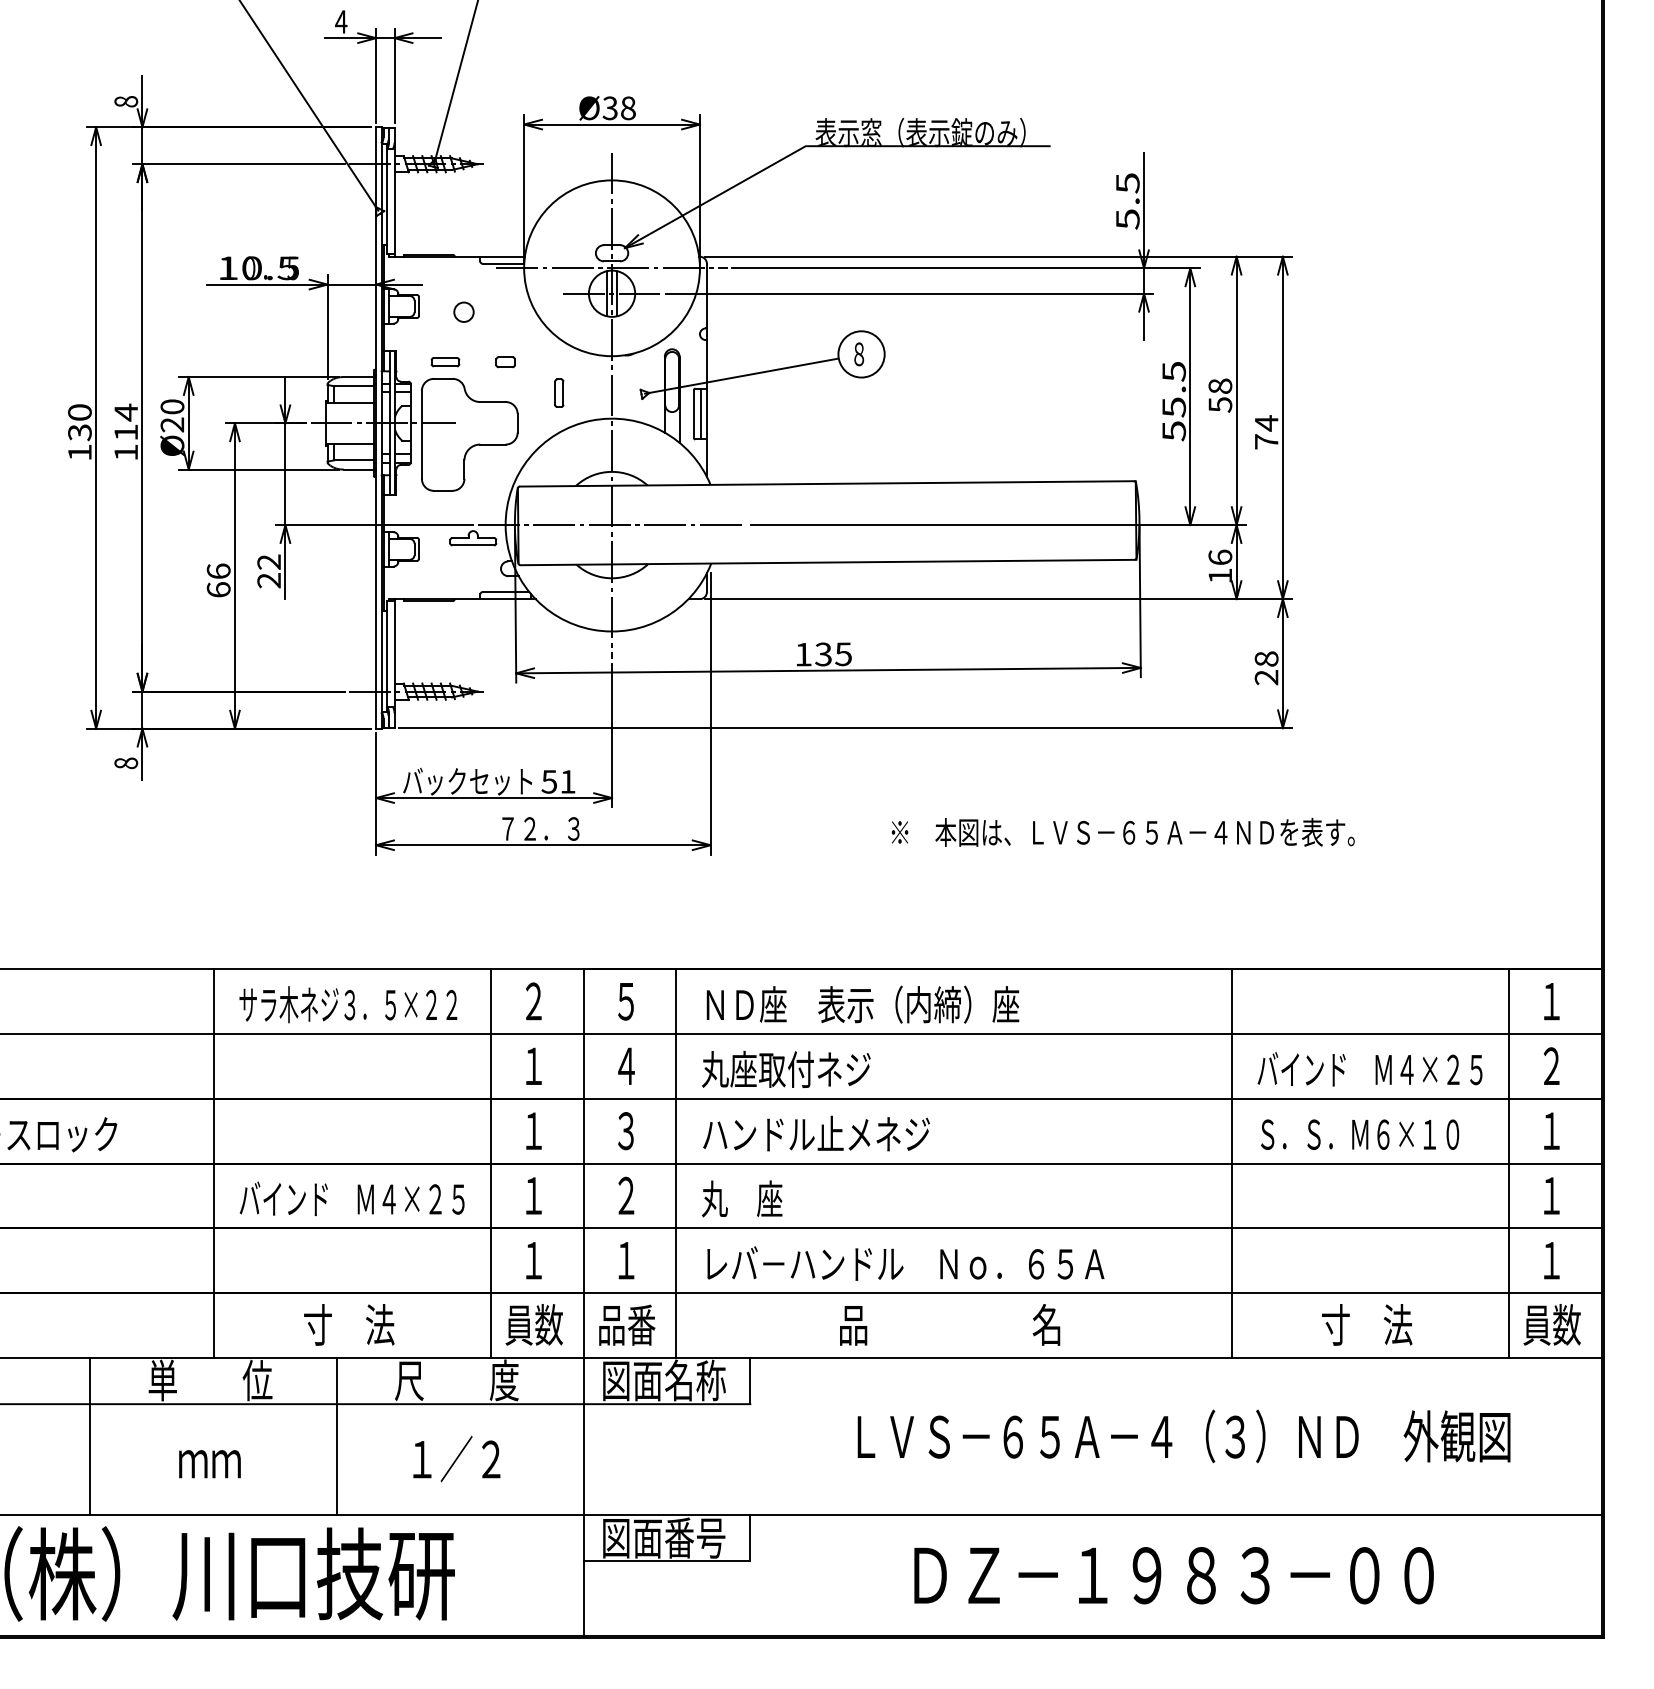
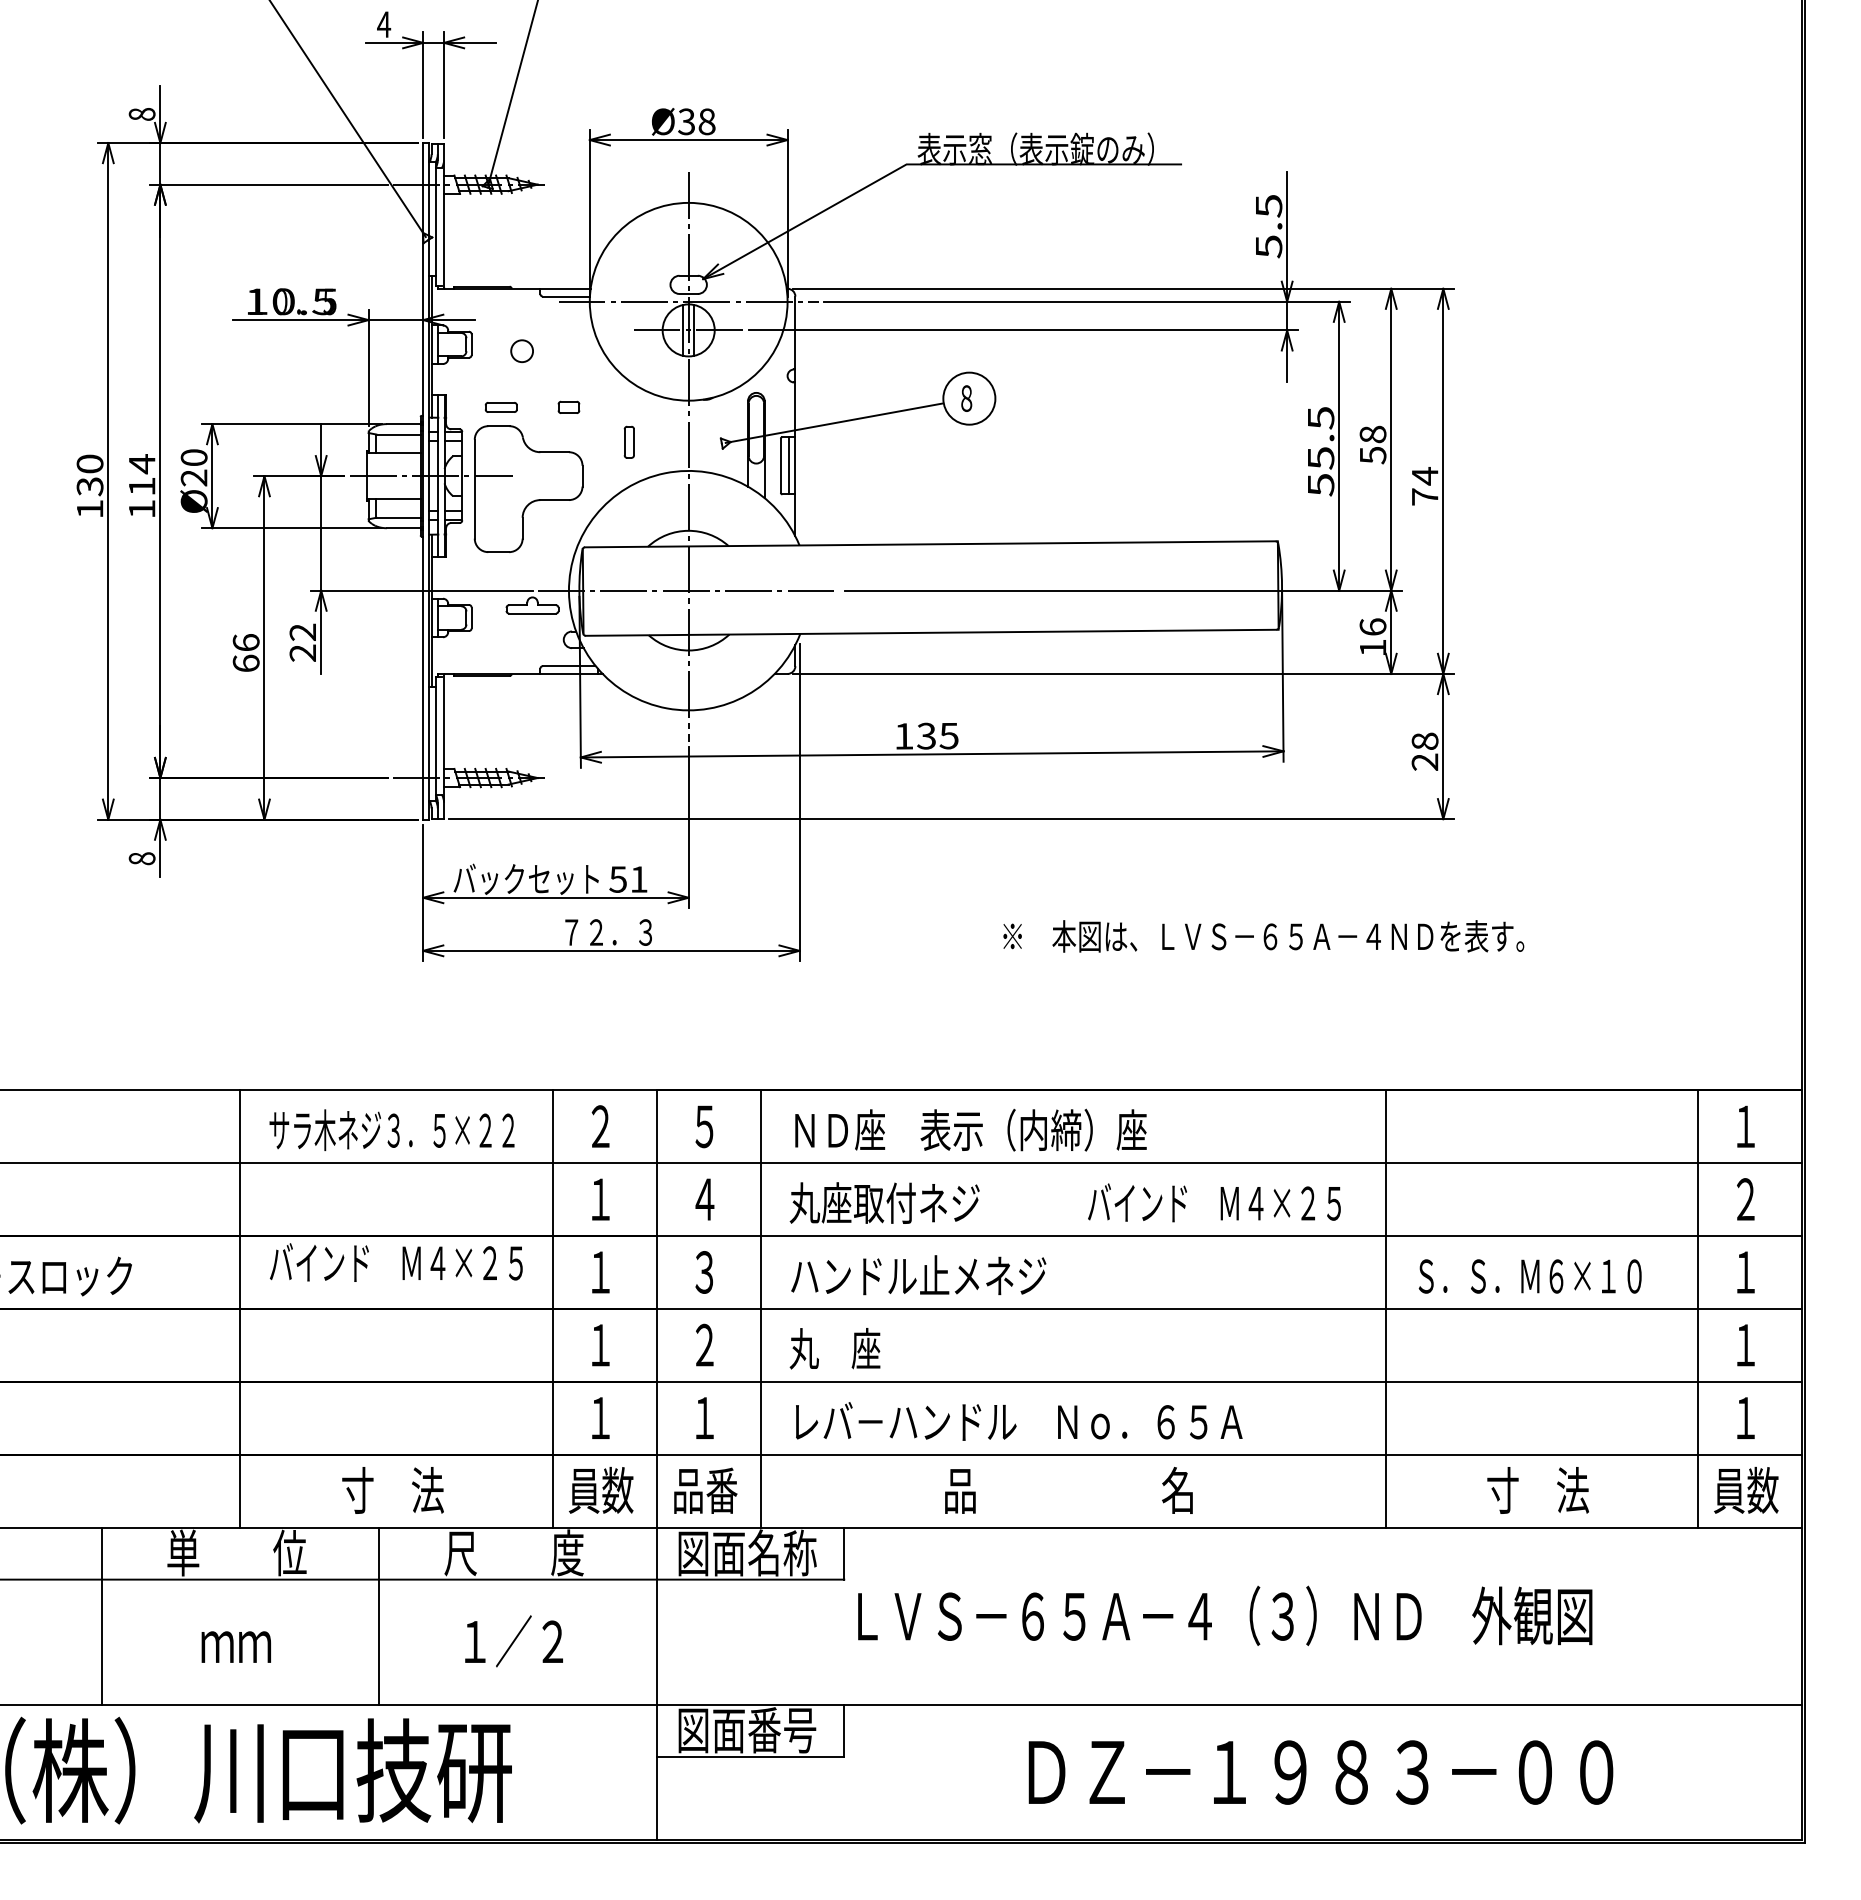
text: (1370, 1068) -> (1214, 1202), moved
text: (351, 1198) -> (395, 1262), moved
text: (1184, 1436) -> (1225, 1615), moved

